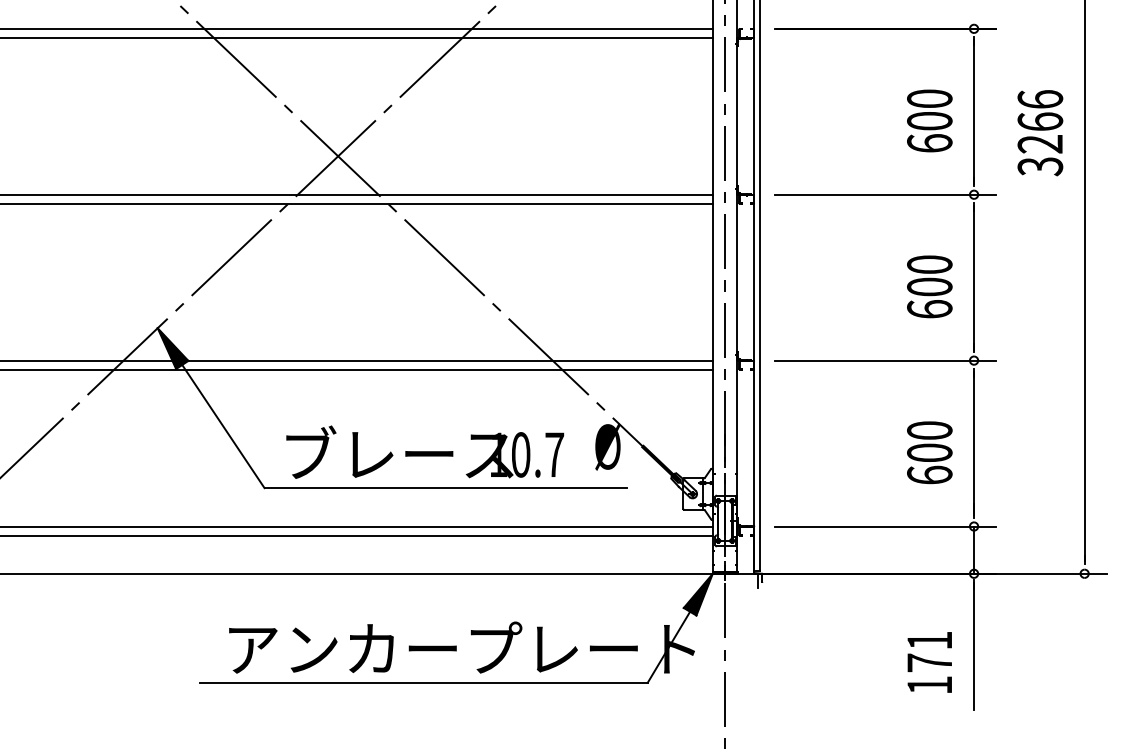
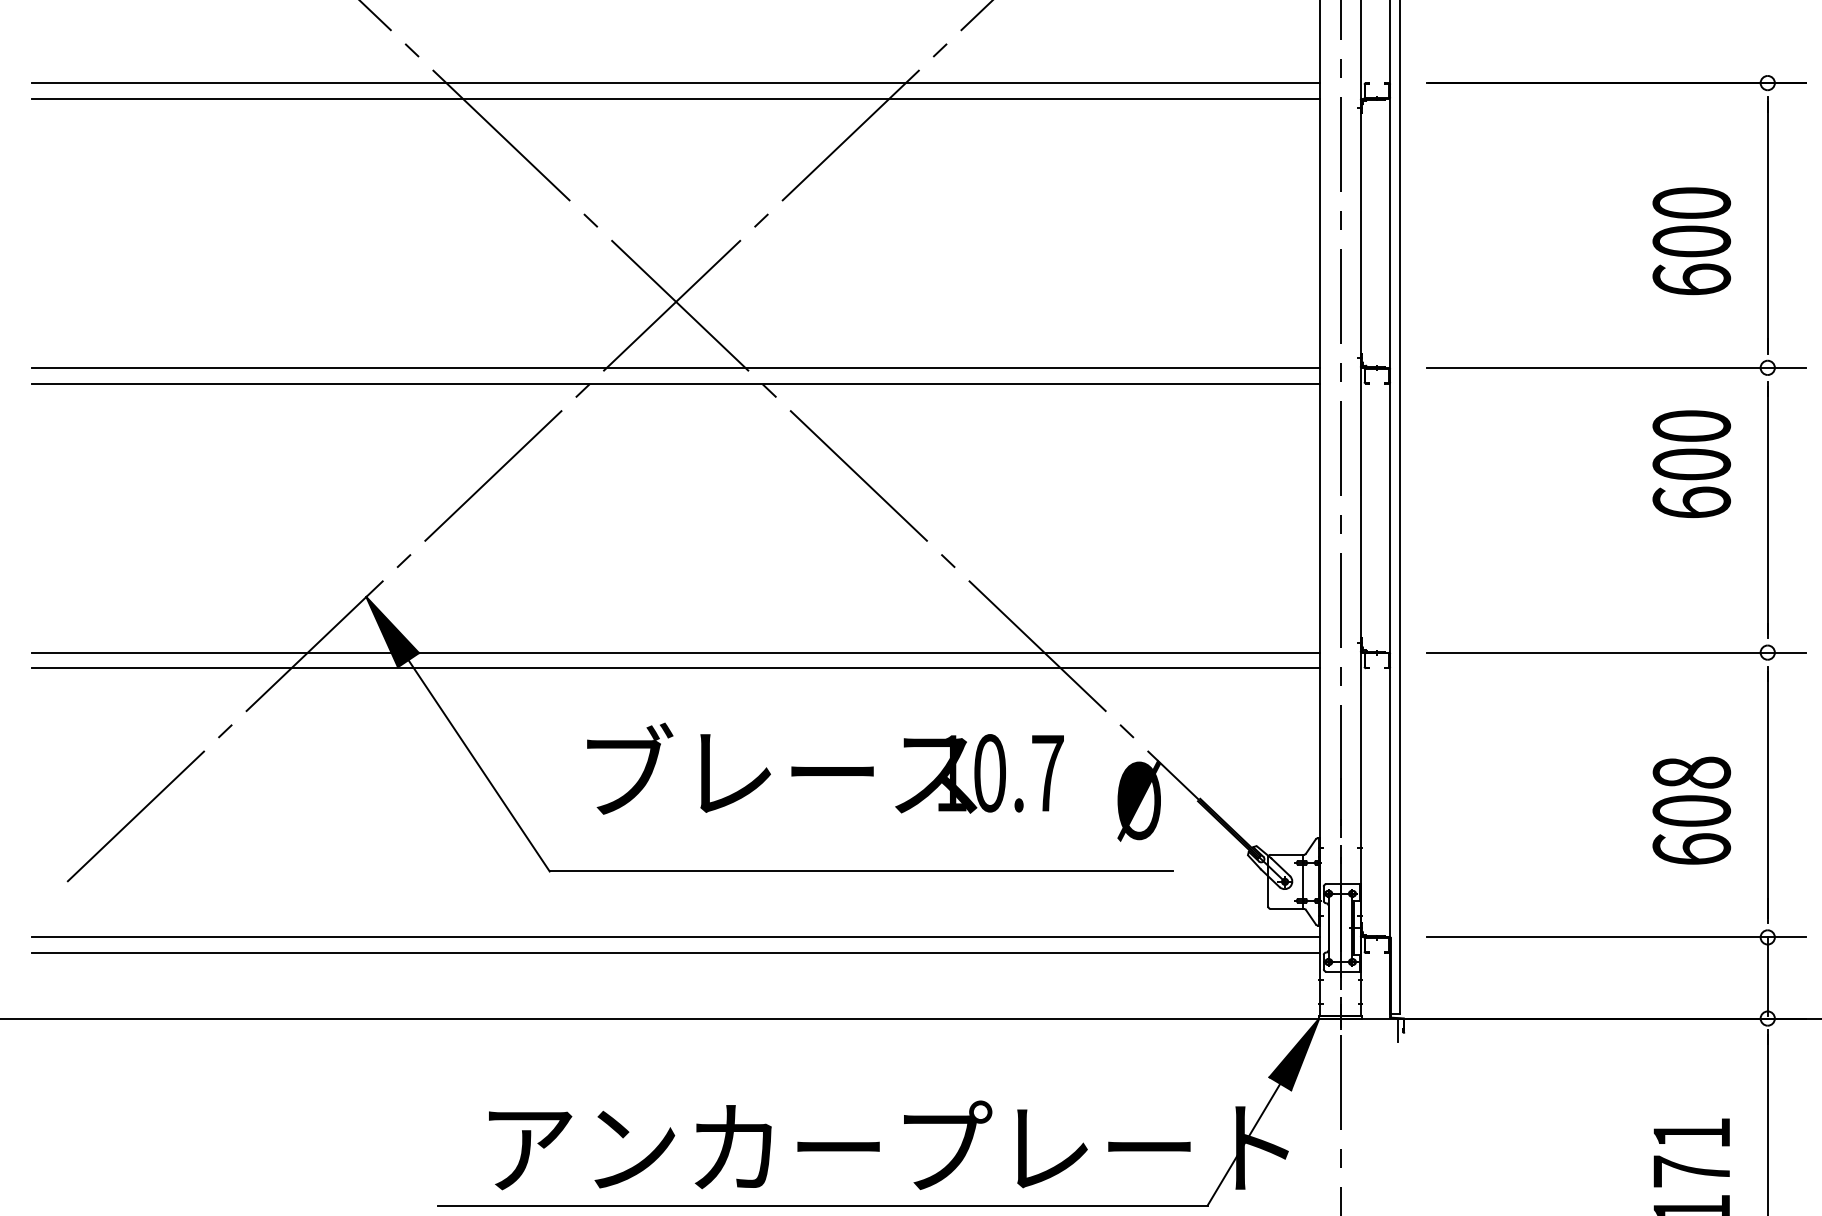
text: (929, 286) -> (1691, 463), moved
text: (929, 430) -> (1691, 772), 600 -> 608
text: (425, 451) -> (826, 767), moved

